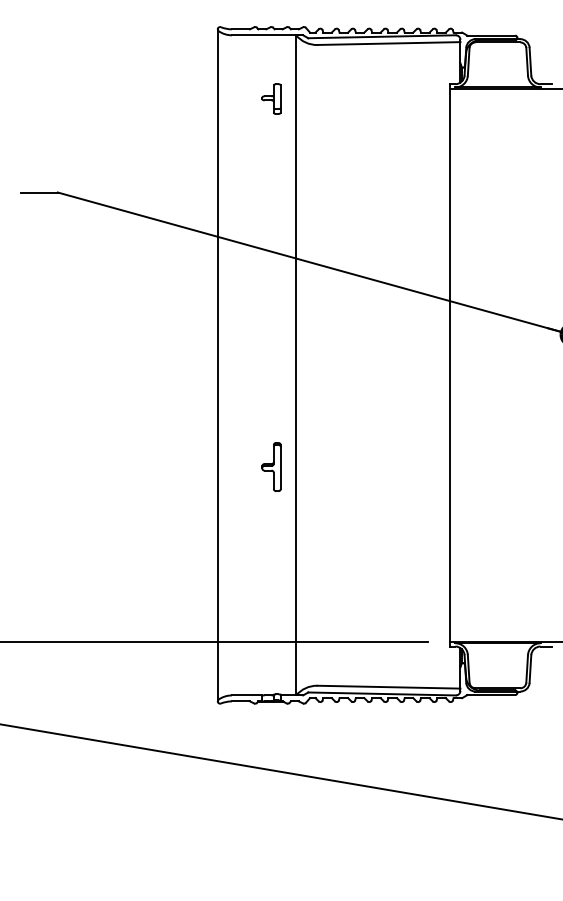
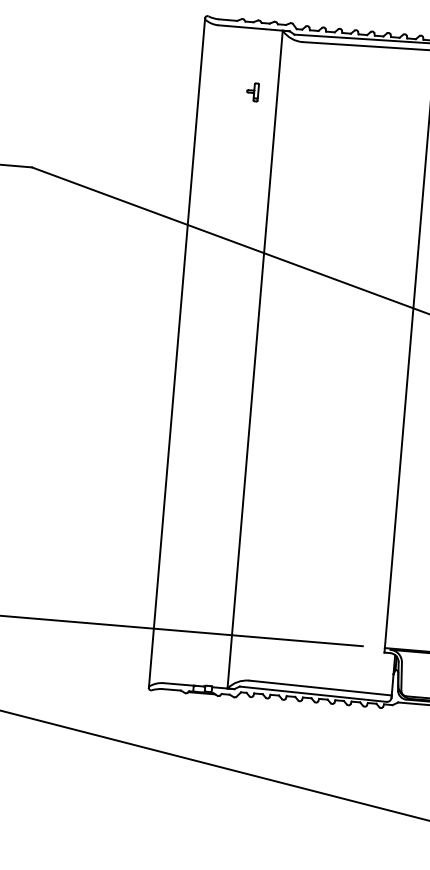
part: (271, 98) -> (252, 91), size x0.6
part: (271, 466) -> (222, 458), removed

